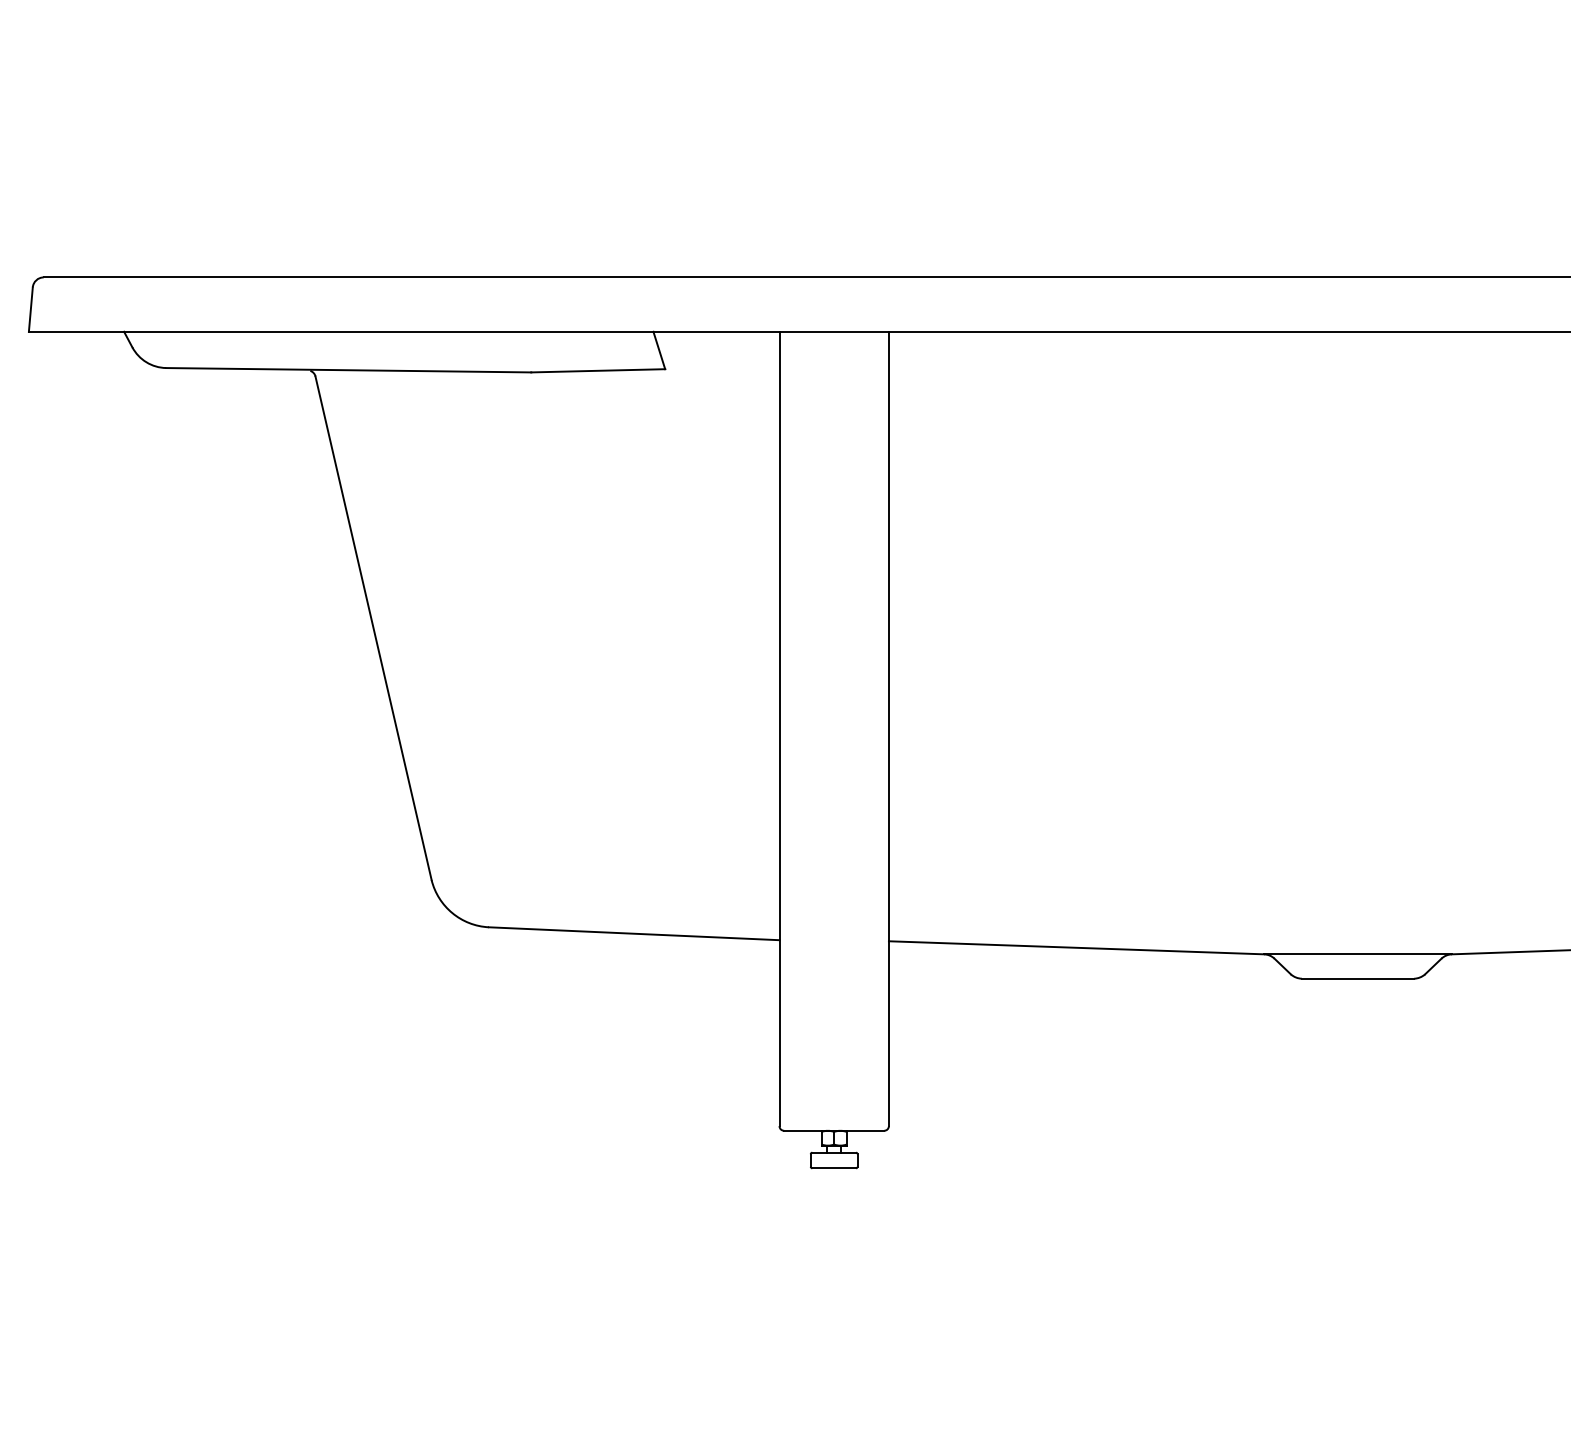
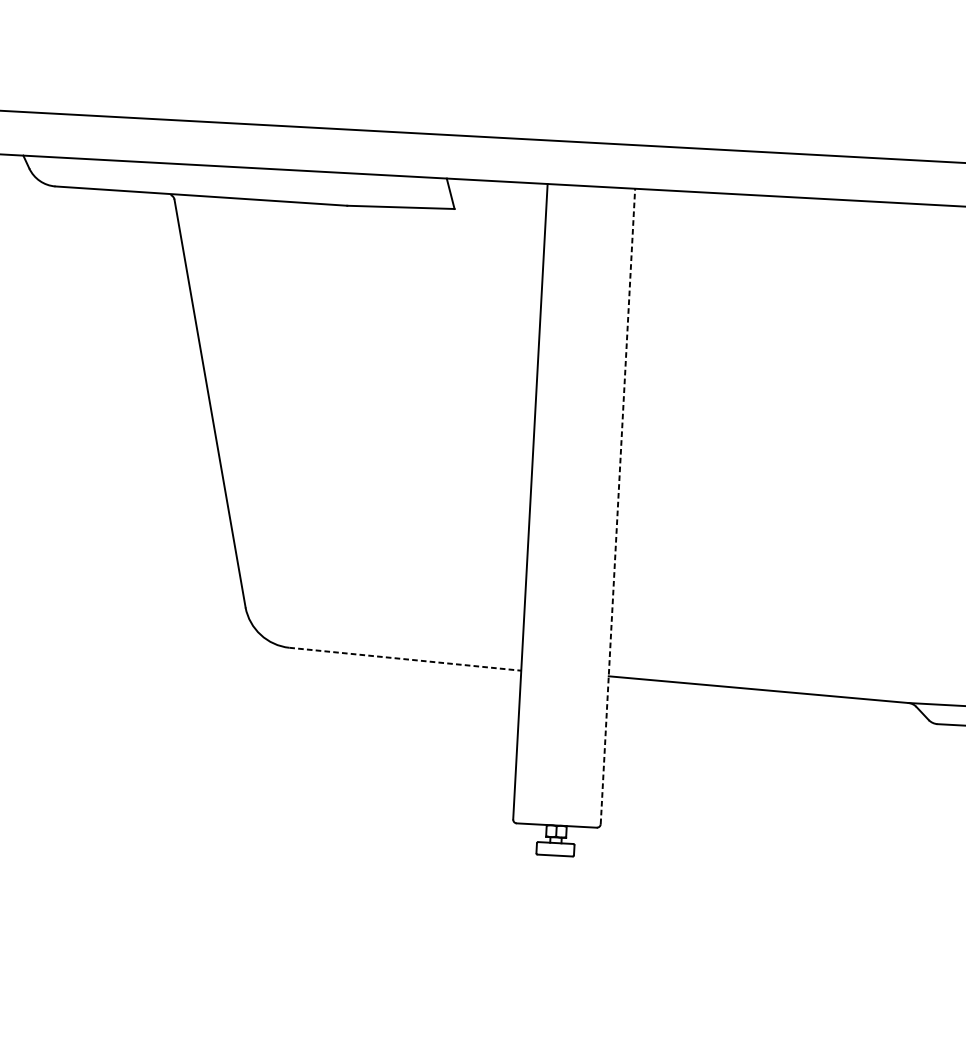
line: (888, 728) -> (617, 506), solid -> dashed
line: (634, 933) -> (405, 659), solid -> dashed

